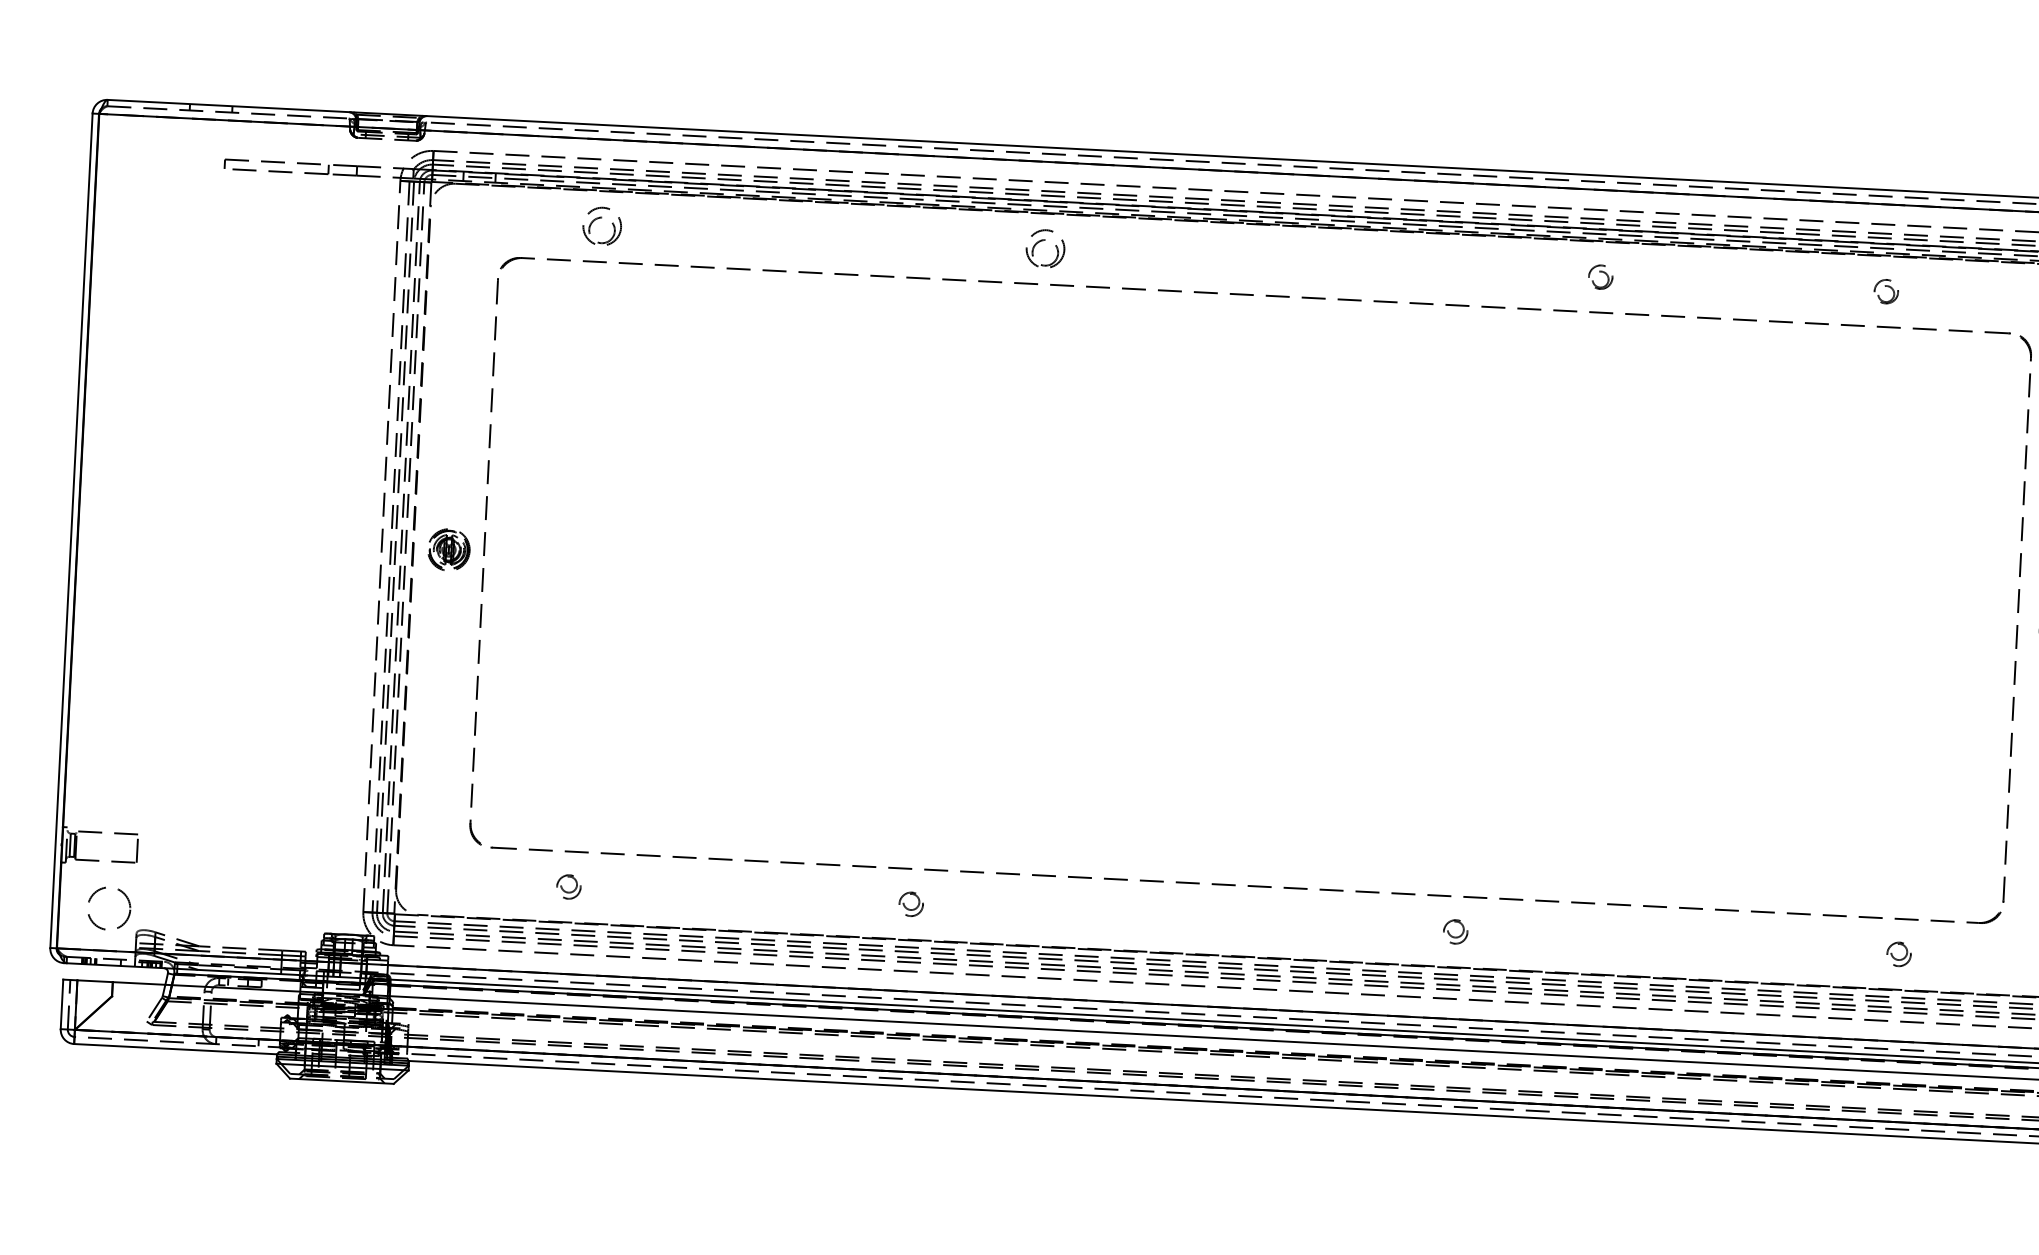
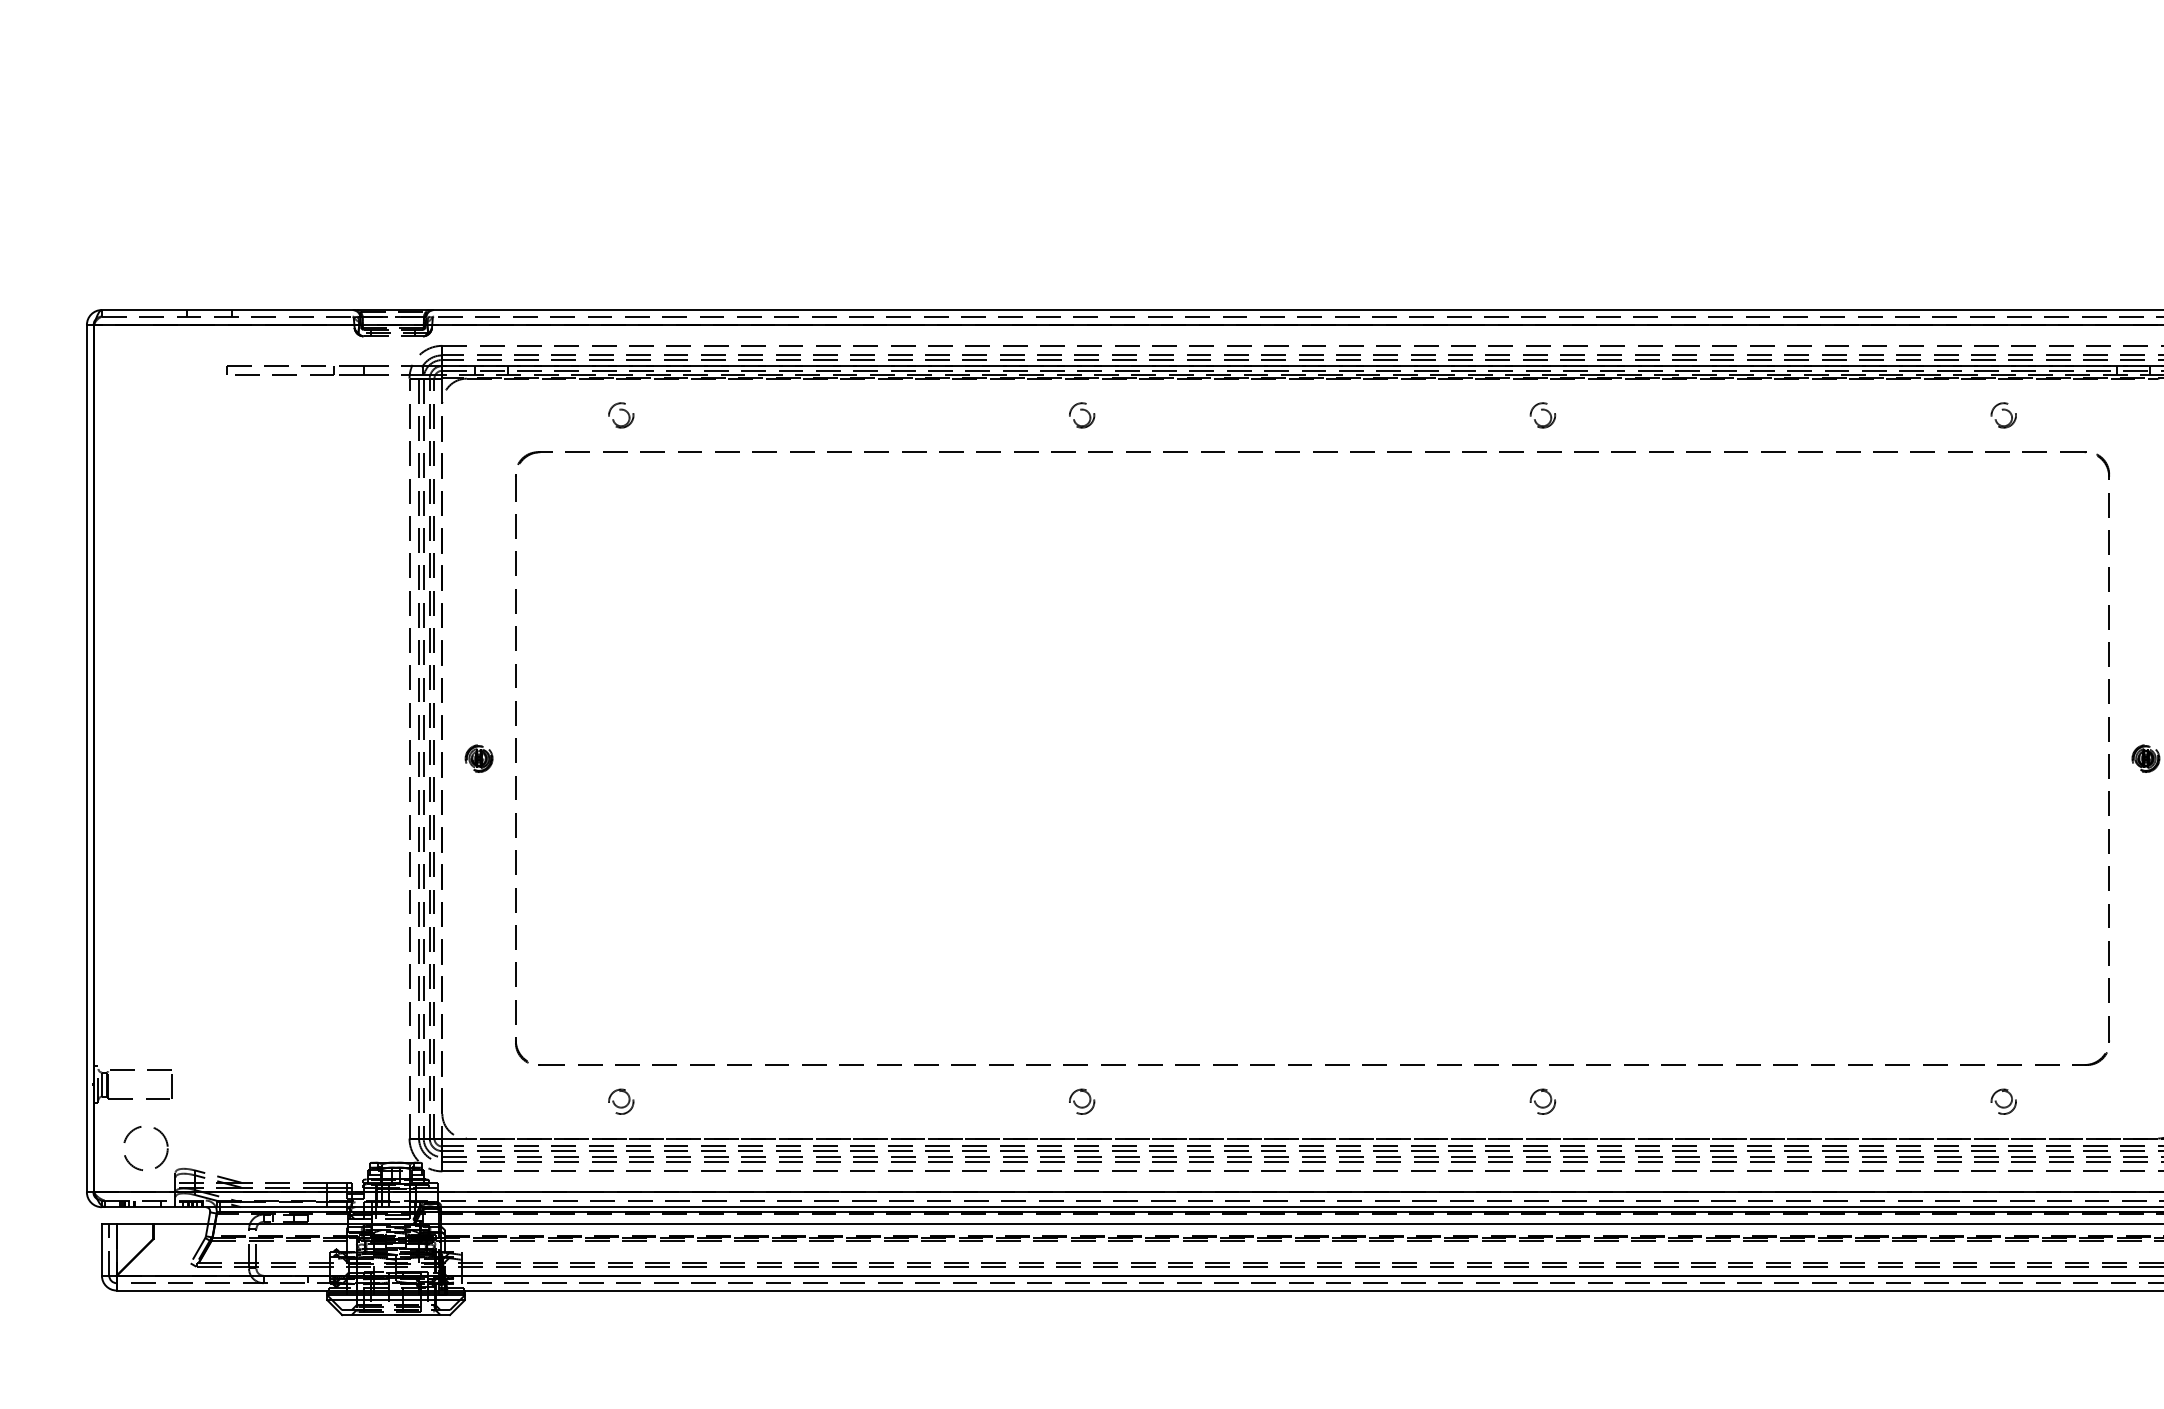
part: (602, 226) -> (621, 415), size x0.62
part: (1046, 249) -> (1082, 415), size x0.62
part: (1600, 277) -> (1542, 415), moved
part: (1886, 291) -> (2003, 415), moved
part: (448, 549) -> (478, 758), size x0.62
part: (911, 904) -> (1082, 1101), moved

